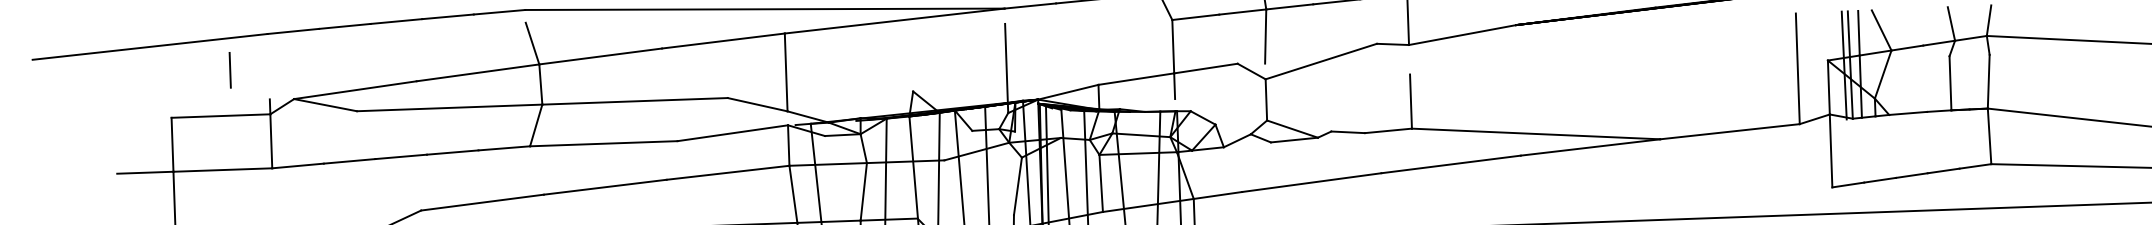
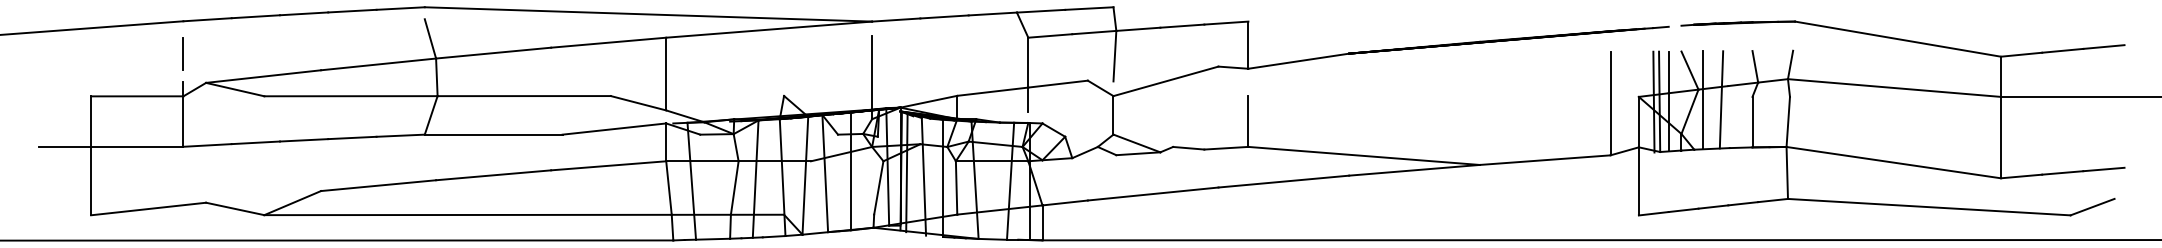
line: (1916, 60) -> (1721, 99), added
line: (1896, 62) -> (1702, 100), added
line: (229, 69) -> (182, 53), moved

